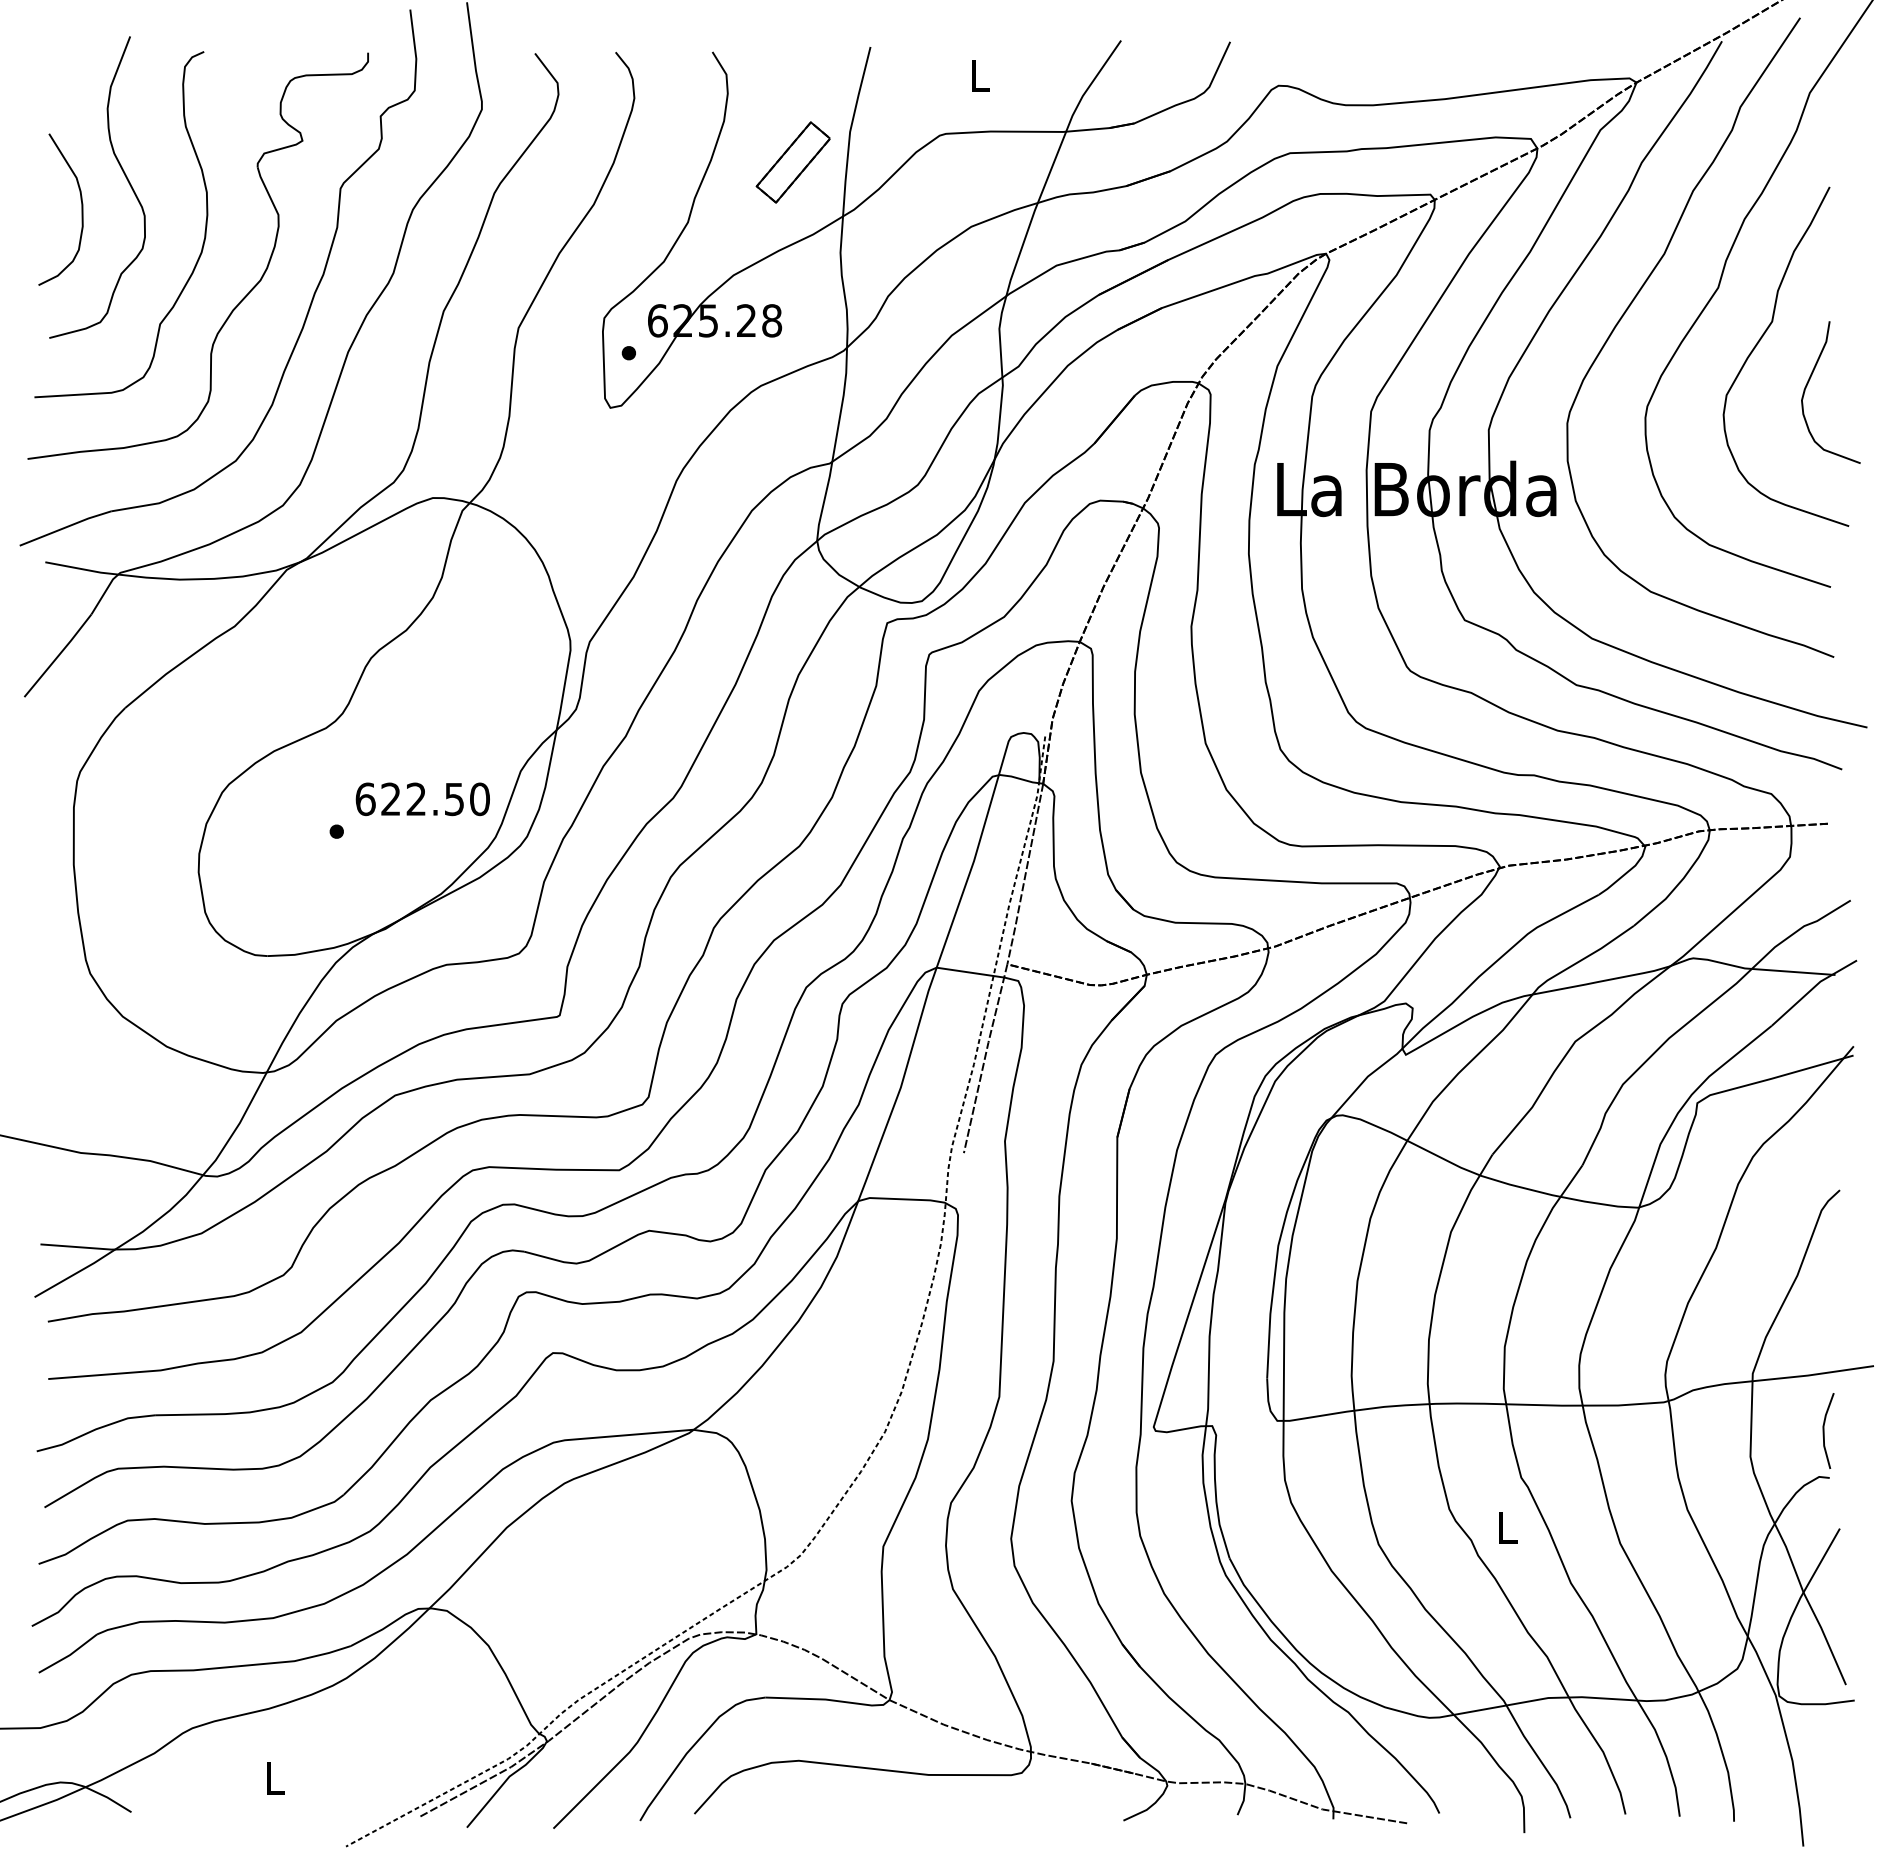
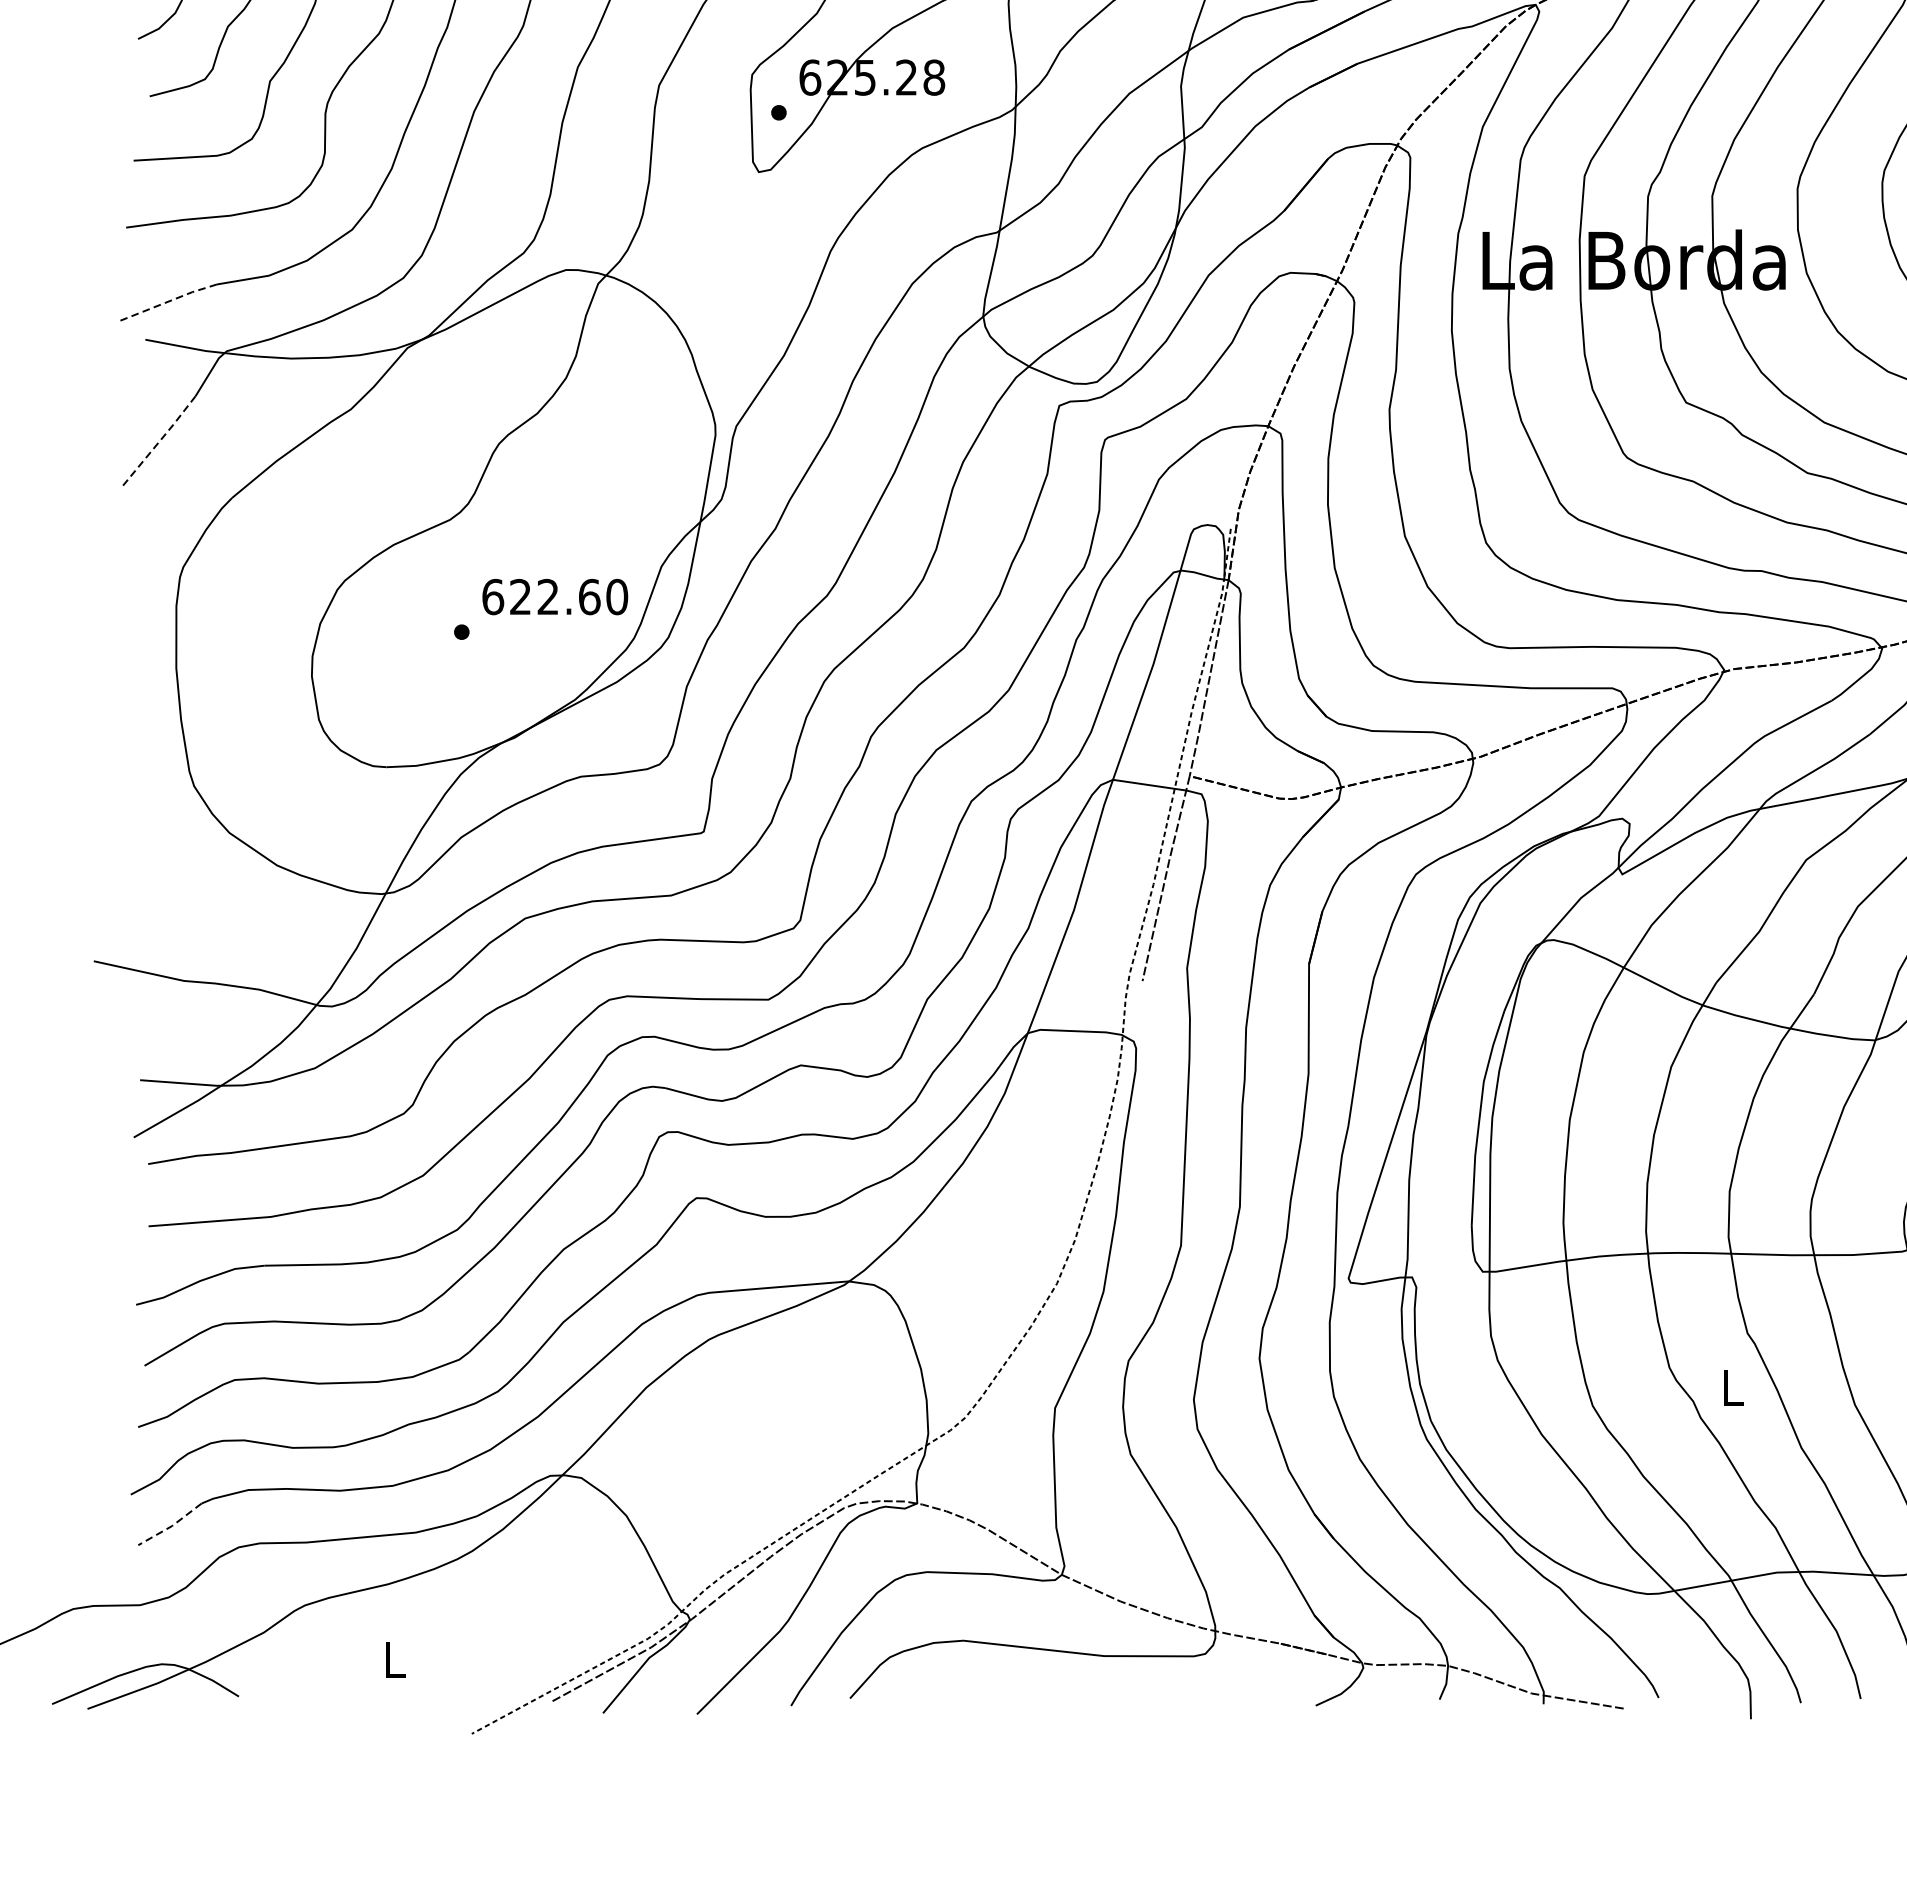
line: (65, 527) -> (167, 301), solid -> dashed
line: (58, 655) -> (159, 440), solid -> dashed
text: (454, 799) -> (589, 597), 622.50 -> 622.60
line: (70, 1655) -> (172, 1526), solid -> dashed

